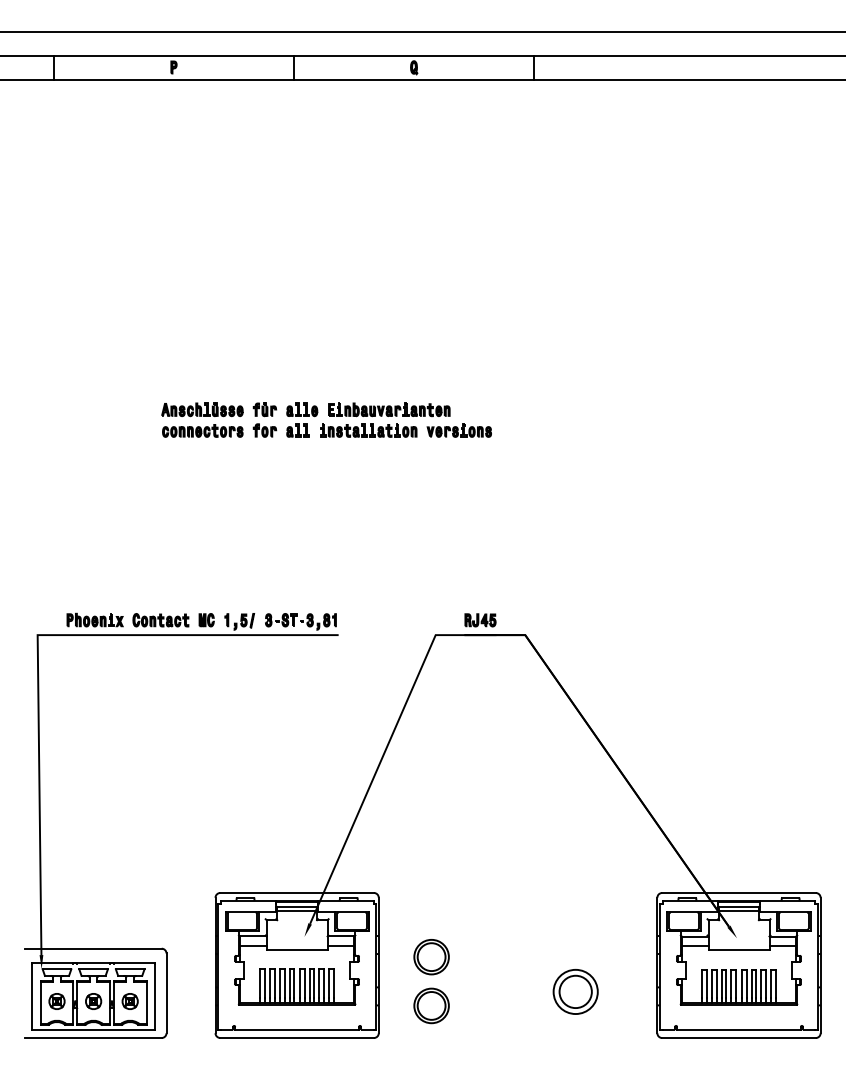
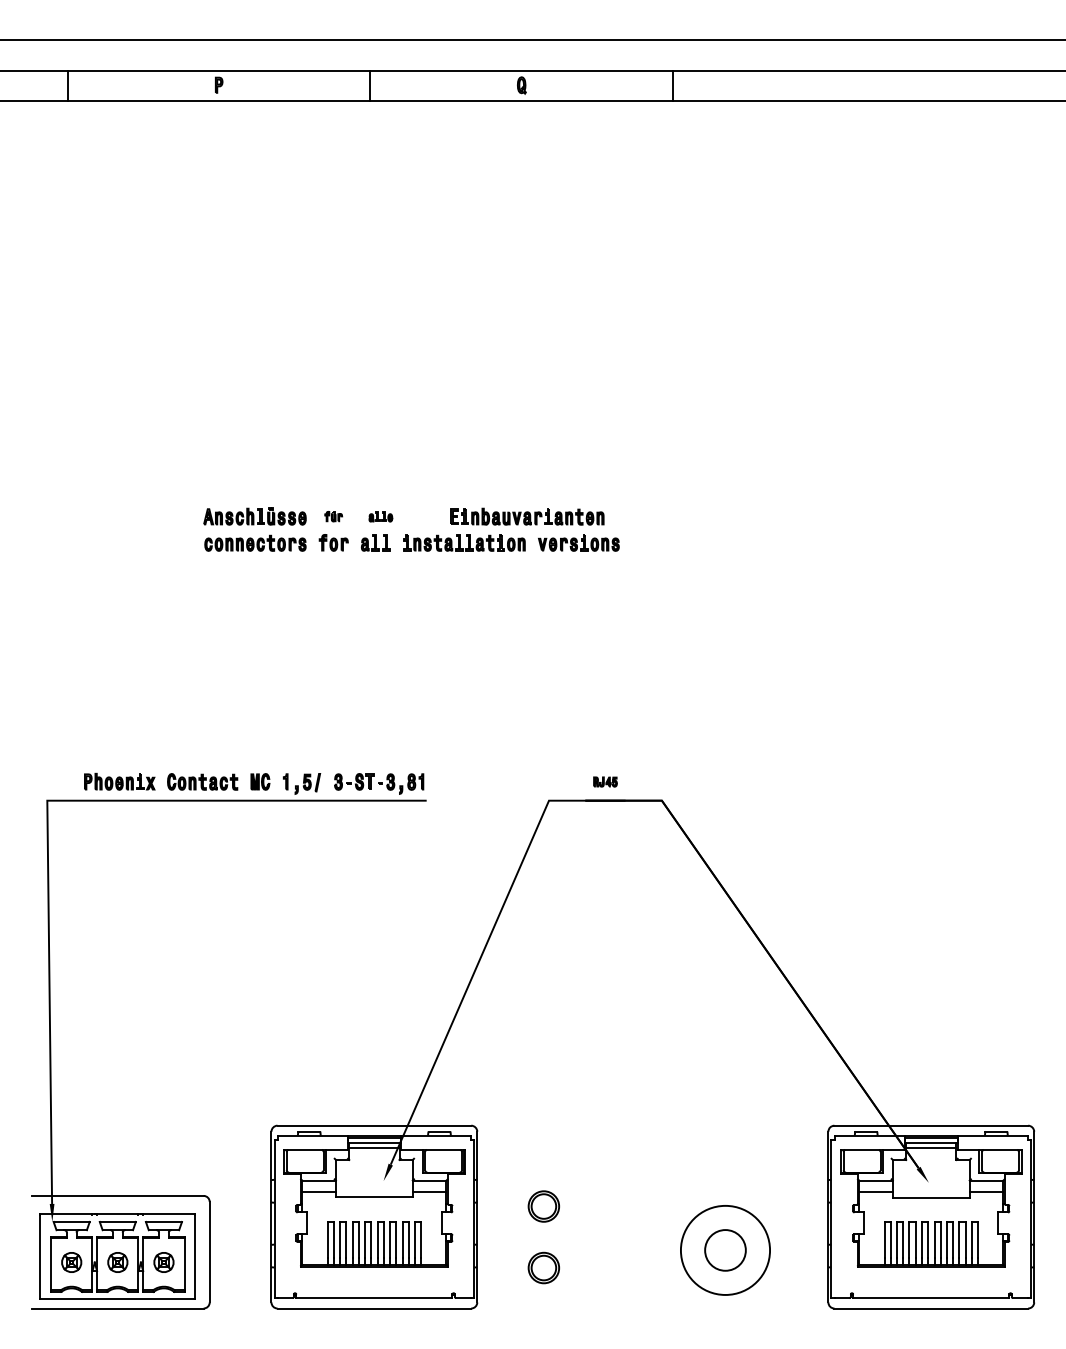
part: (264, 409) -> (333, 516), size x0.6
part: (302, 409) -> (380, 516), size x0.6
part: (389, 409) -> (527, 516), moved
part: (480, 619) -> (605, 781), size x0.6
part: (431, 957) -> (543, 1206), size x0.7
circle: (575, 991) -> (725, 1250), size x1.6
part: (431, 1005) -> (543, 1267), size x0.7

